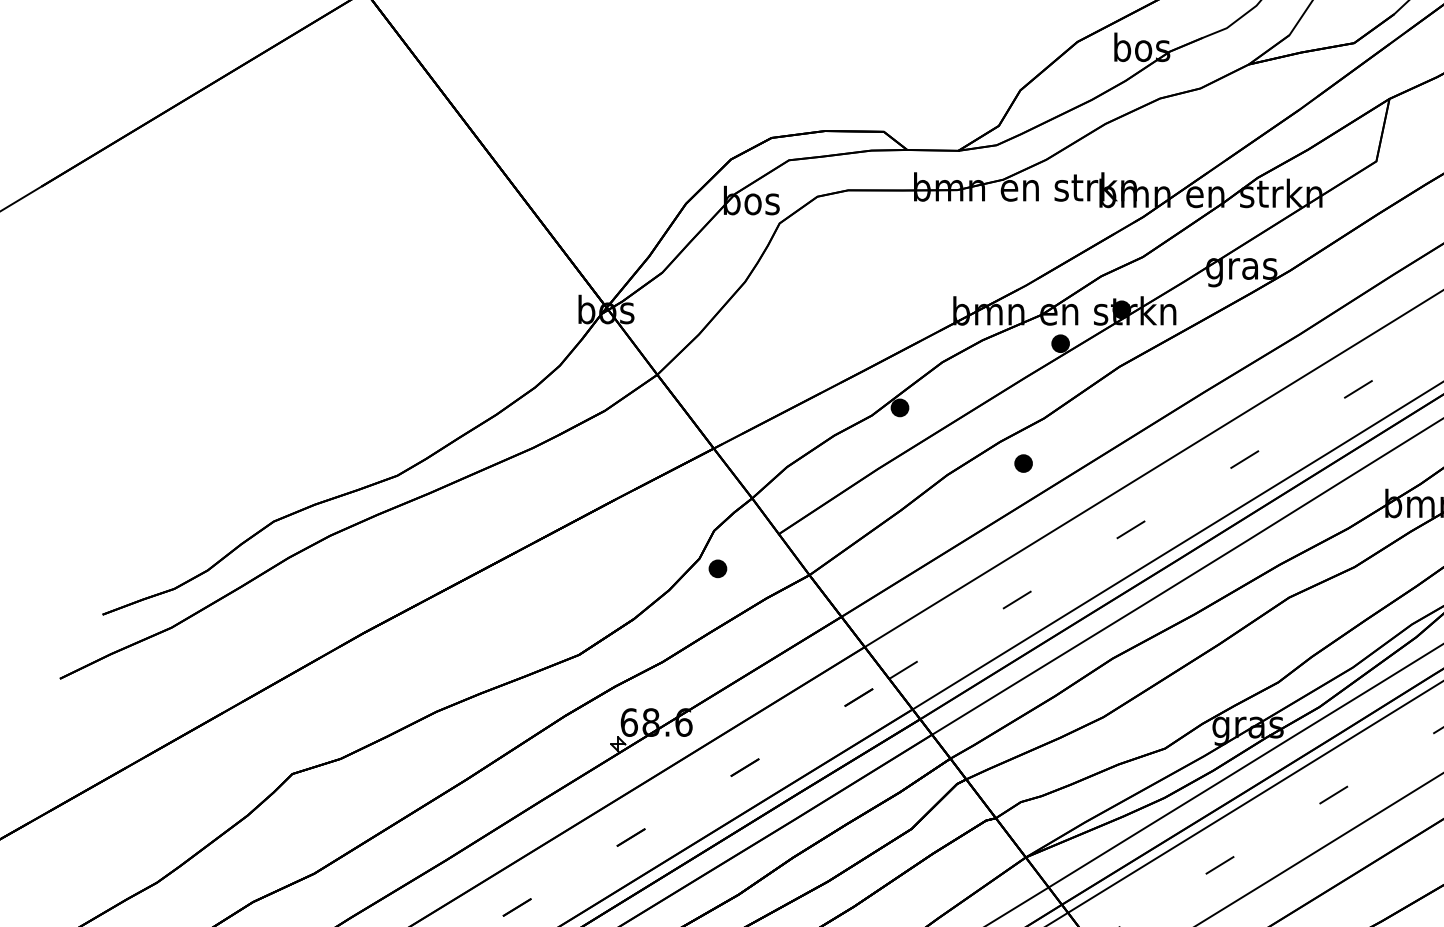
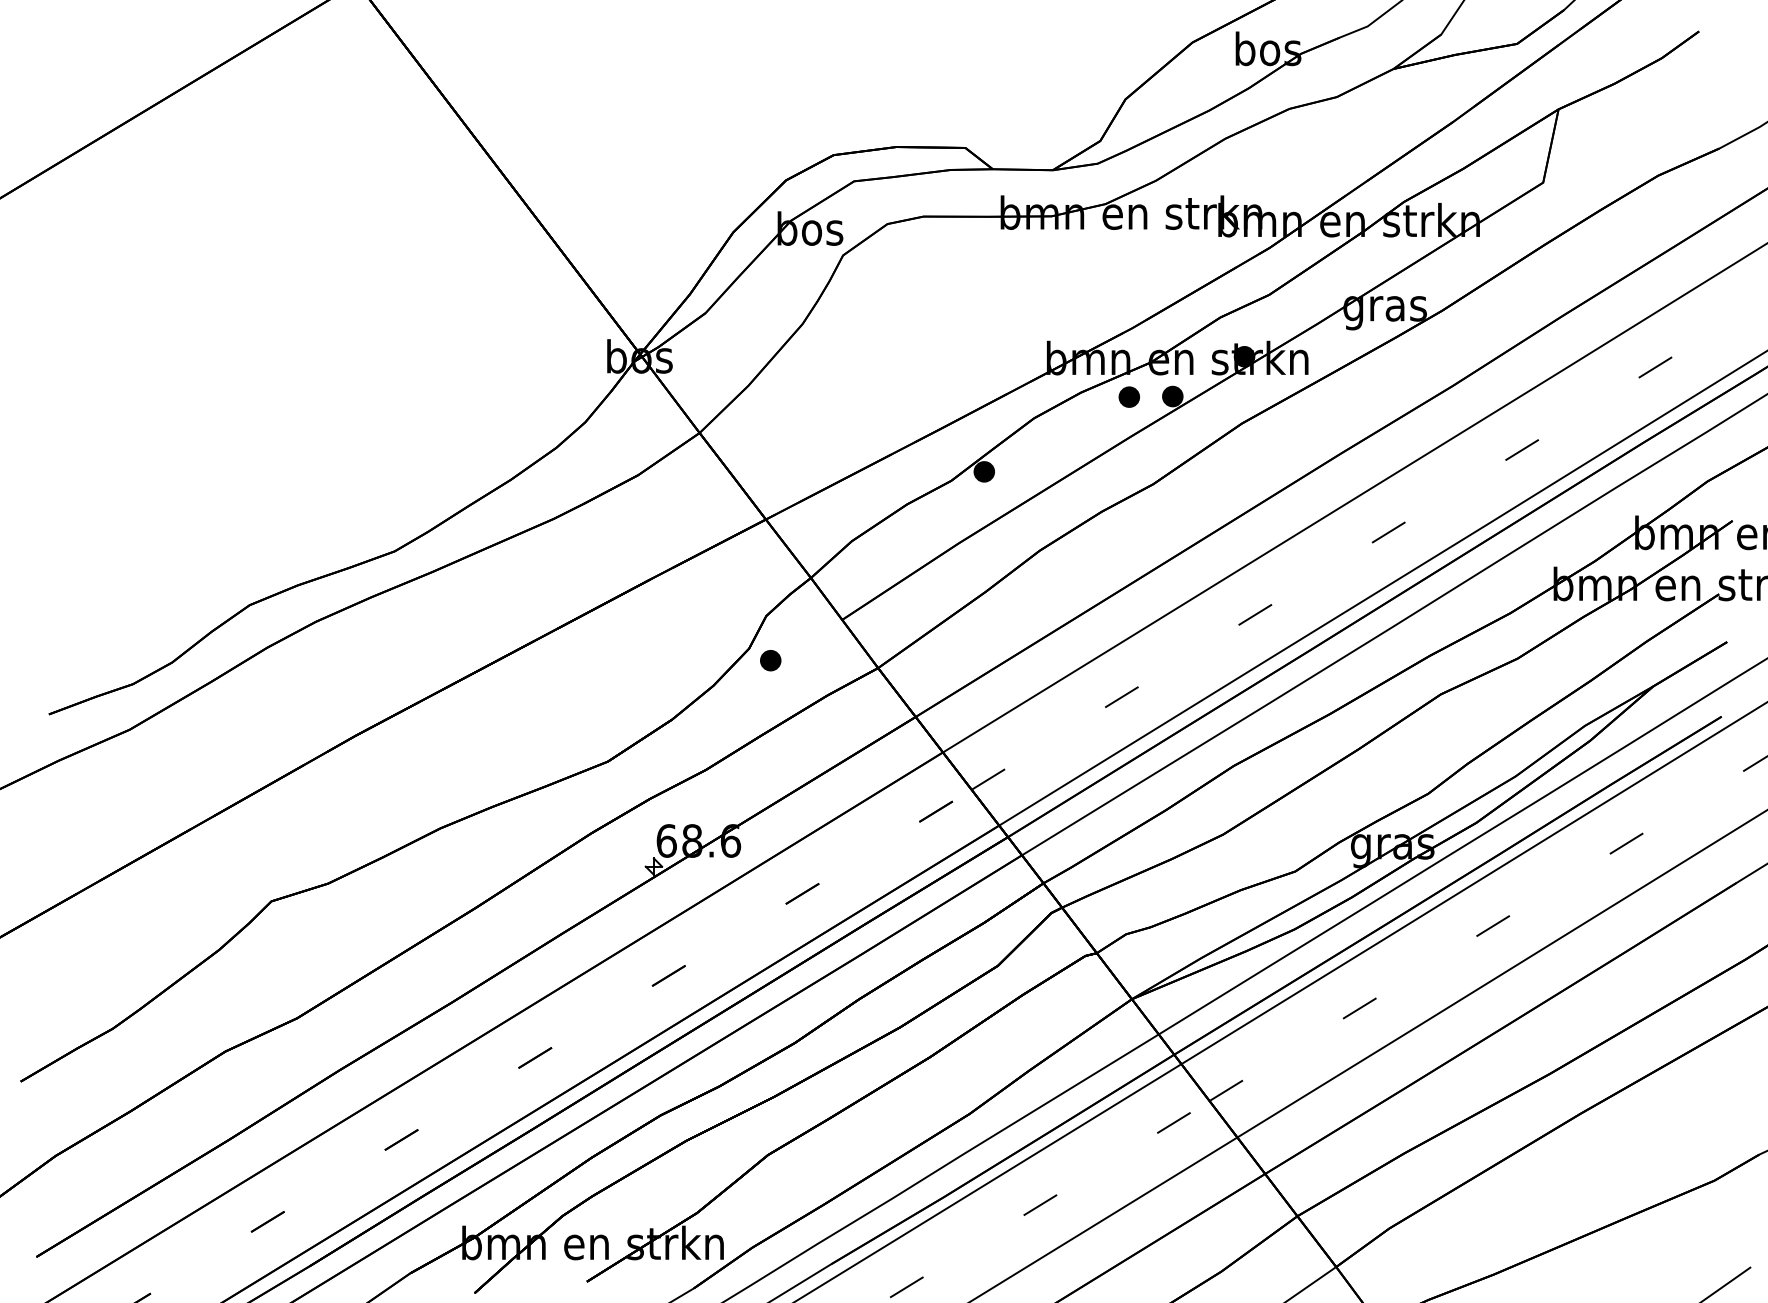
part: (1022, 463) -> (1128, 396), moved

